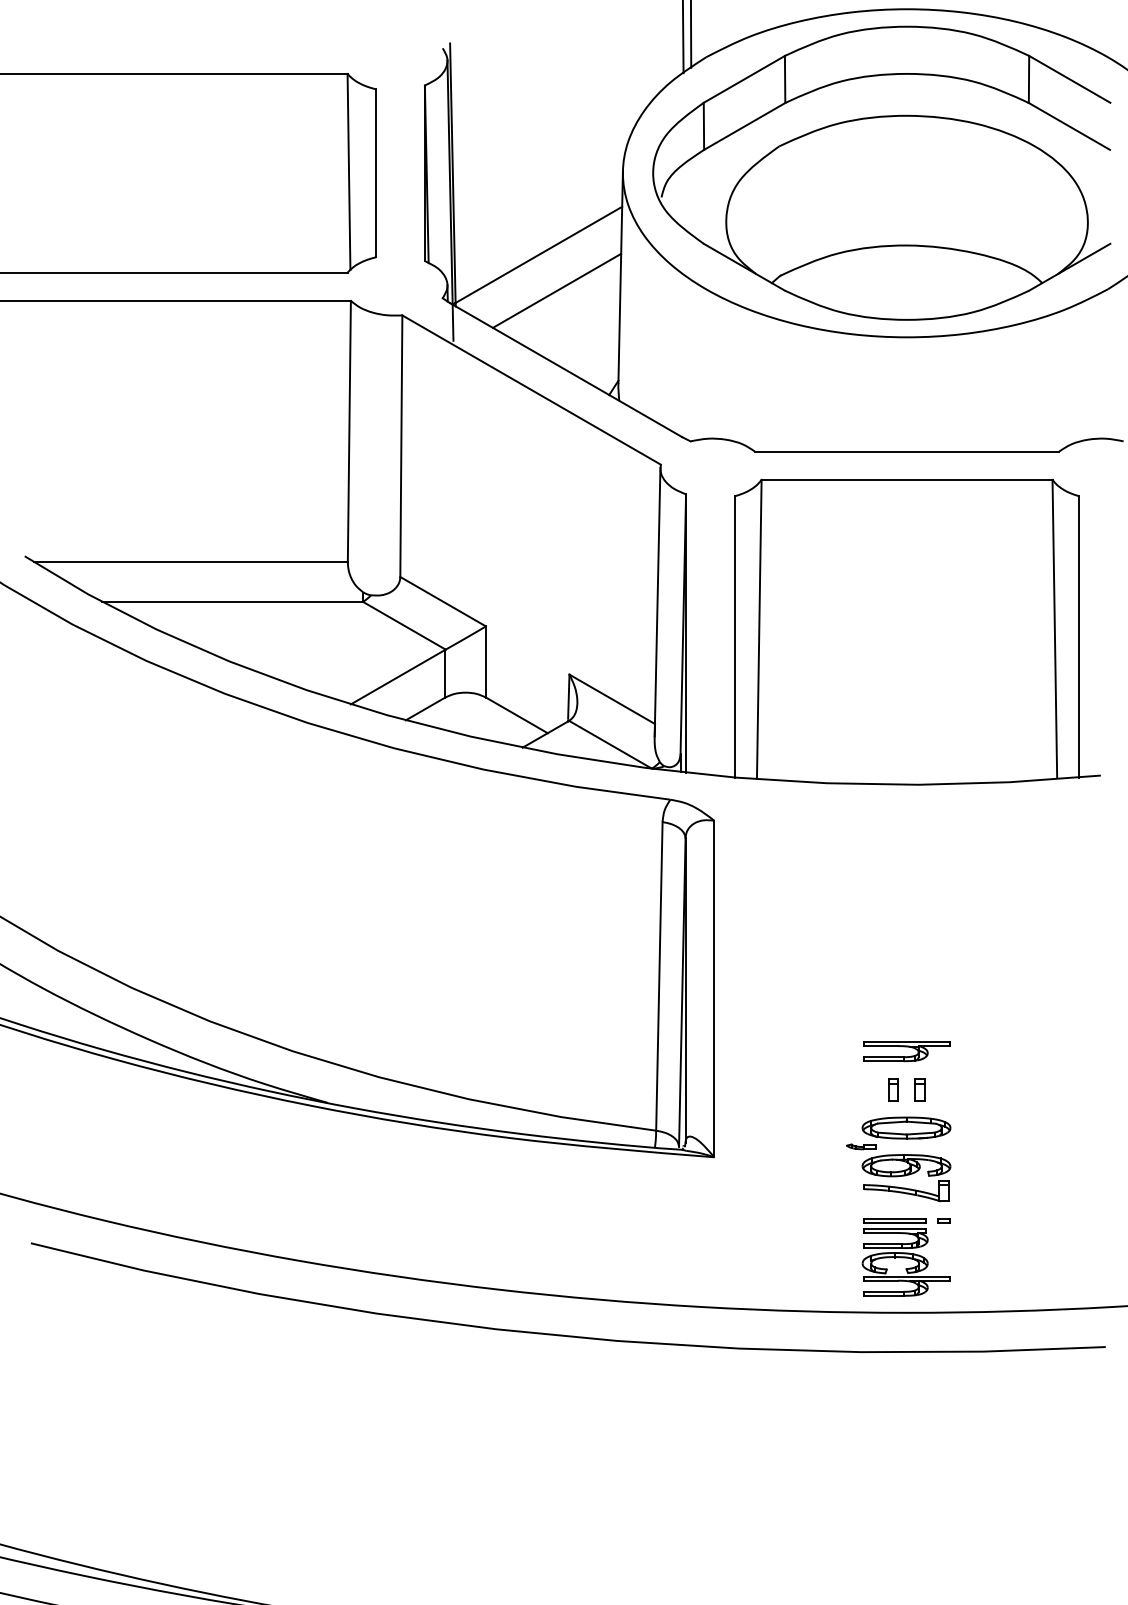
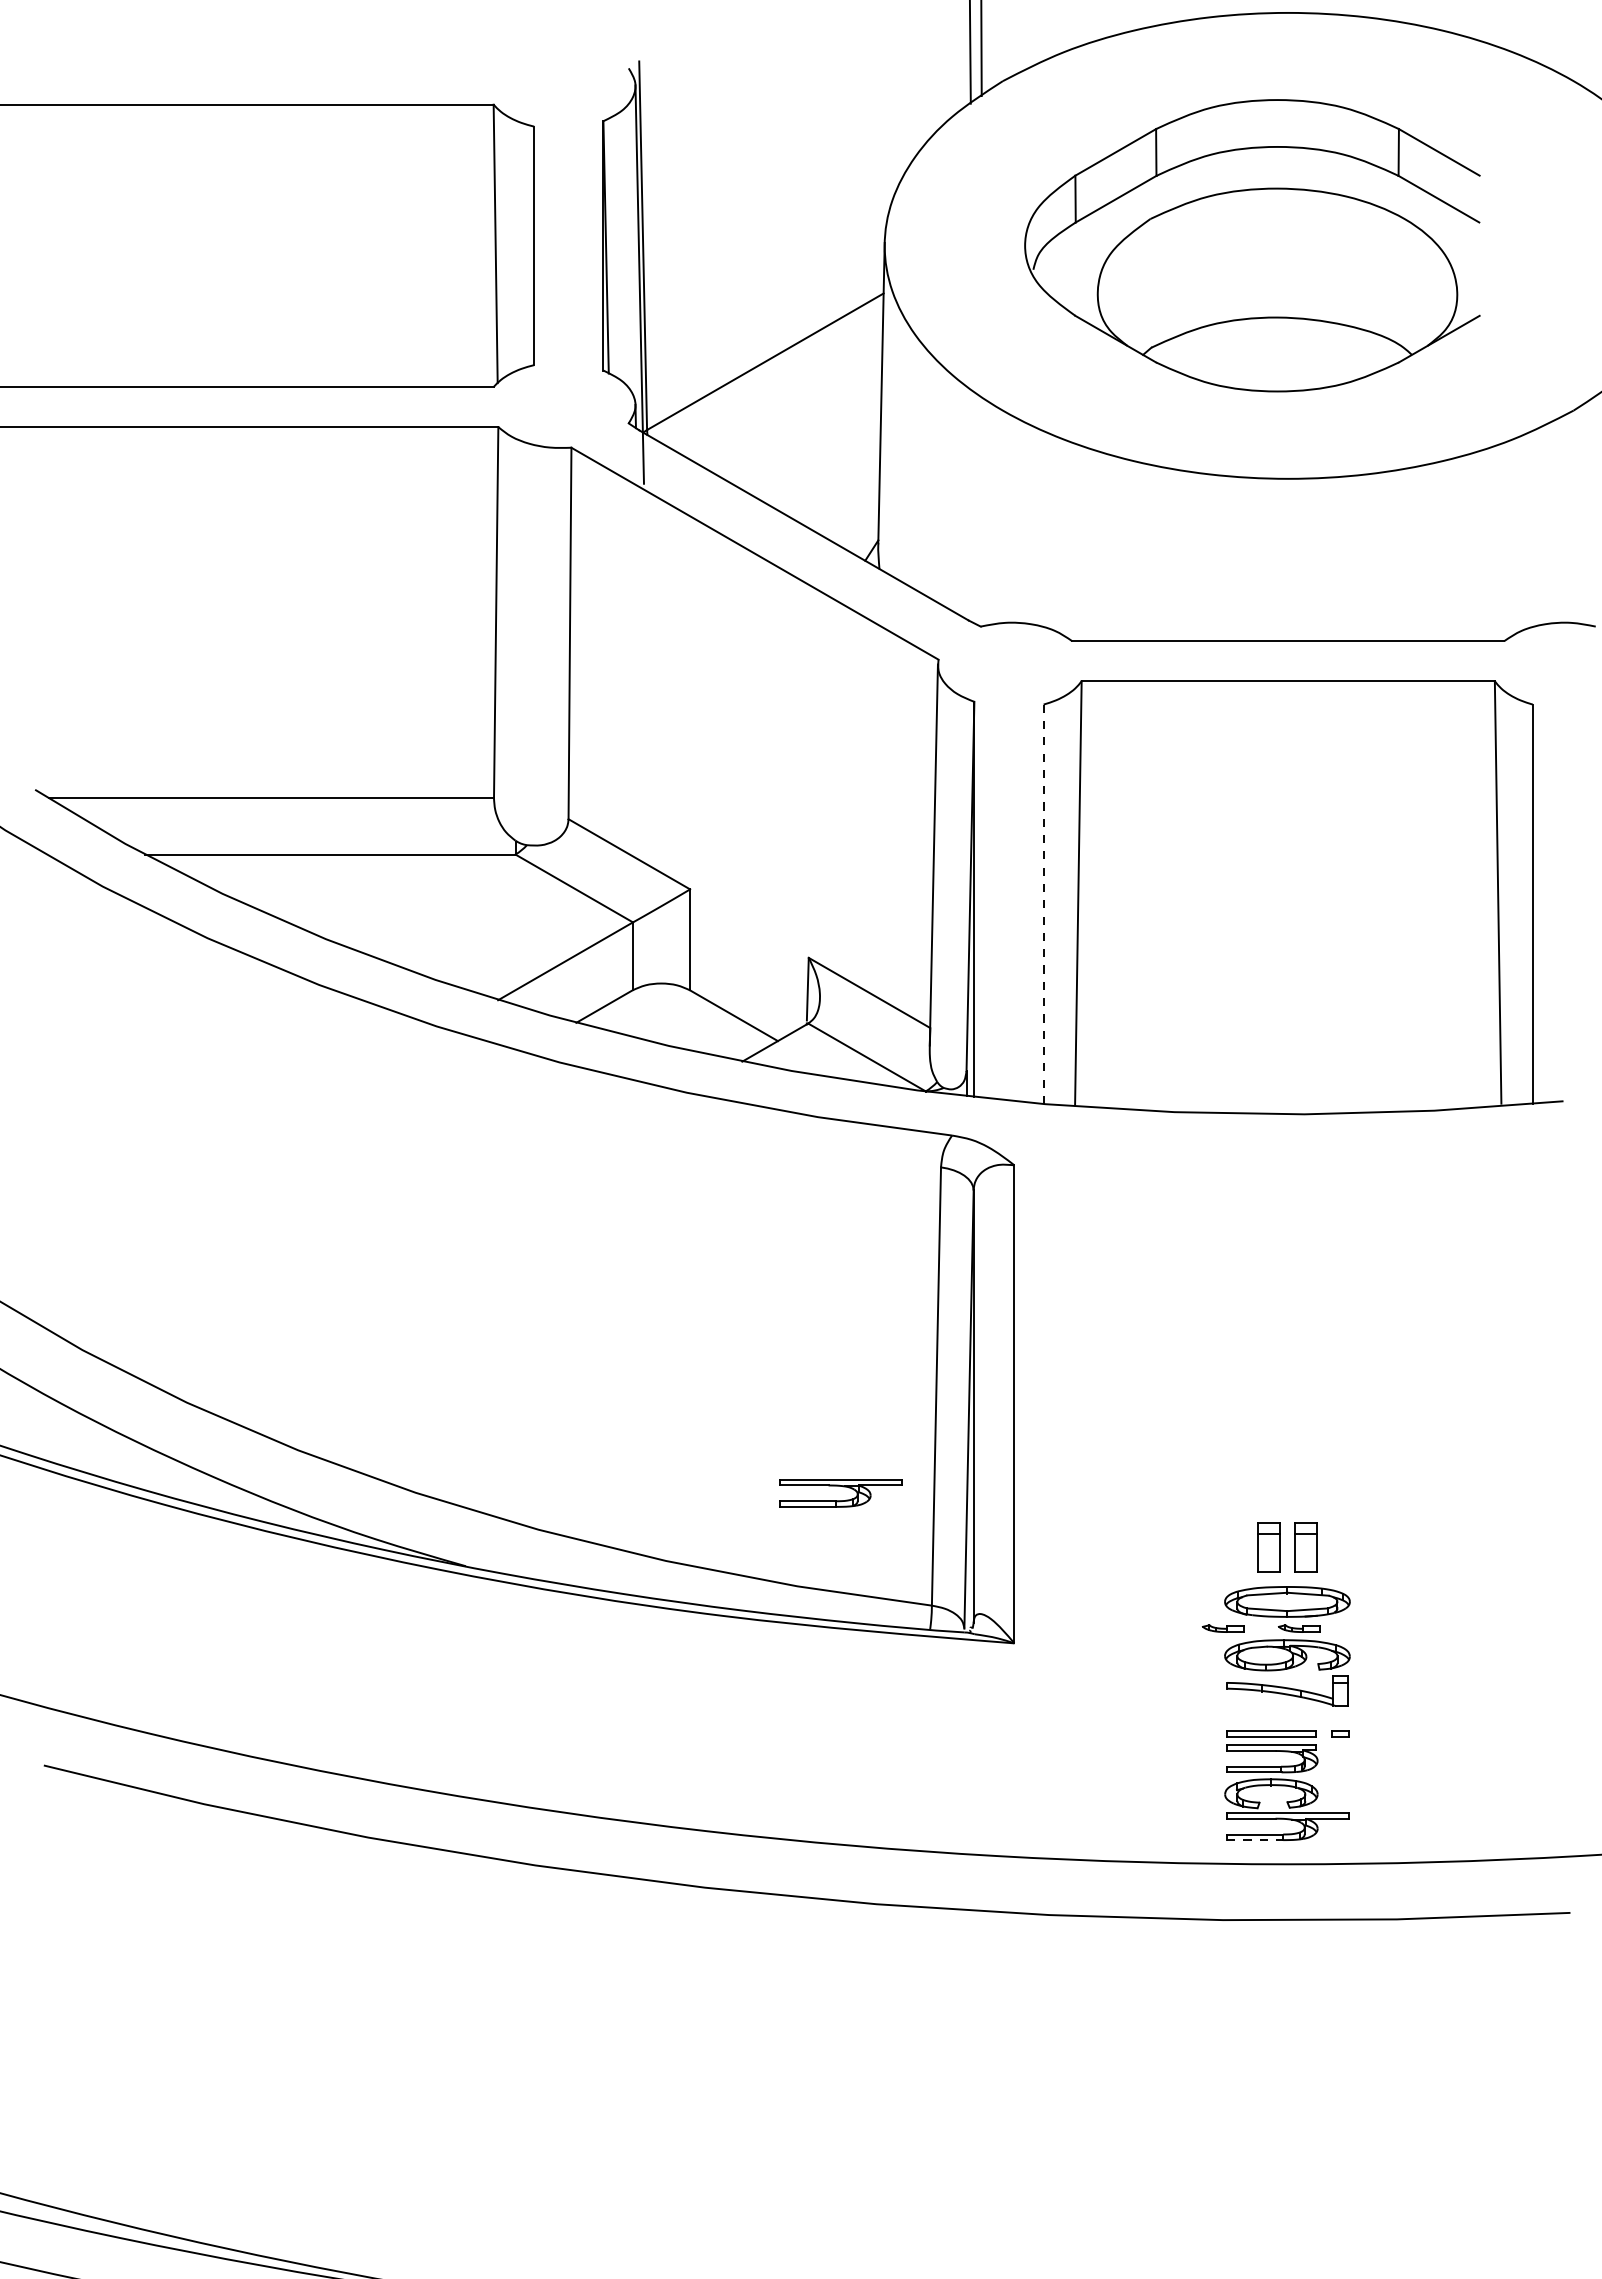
part: (881, 173) -> (1252, 245), size x0.7
line: (557, 290) -> (791, 412), removed
line: (734, 637) -> (1043, 904), solid -> dashed
part: (908, 1047) -> (843, 1487), moved
part: (893, 1089) -> (1268, 1547), size x1.6
part: (919, 1089) -> (1305, 1547), size x1.6
part: (914, 1146) -> (1299, 1628), added
line: (884, 1296) -> (1255, 1840), solid -> dashed

